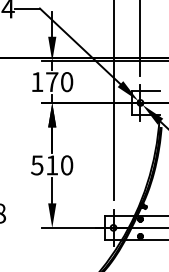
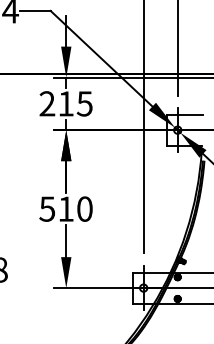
text: (51, 81) -> (65, 103), 170 -> 215

